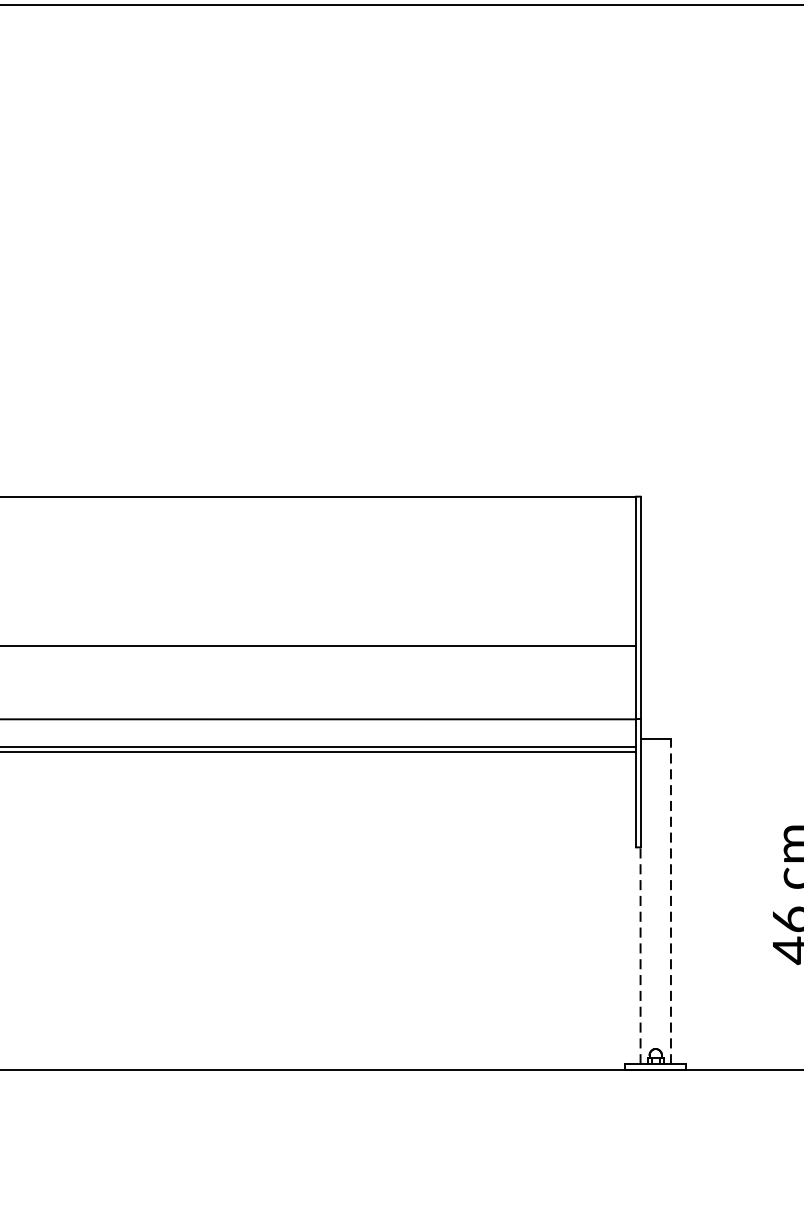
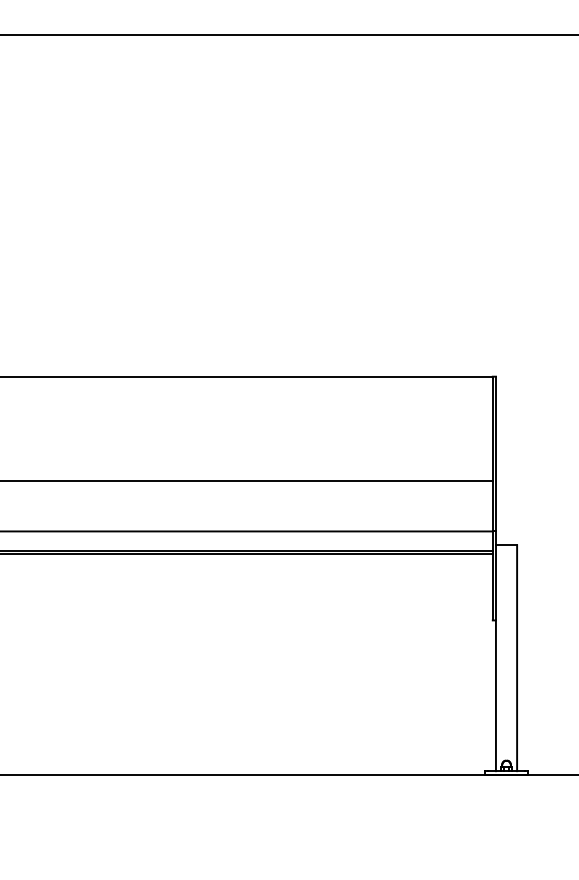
line: (671, 902) -> (517, 658), dashed -> solid
line: (639, 955) -> (495, 695), dashed -> solid

